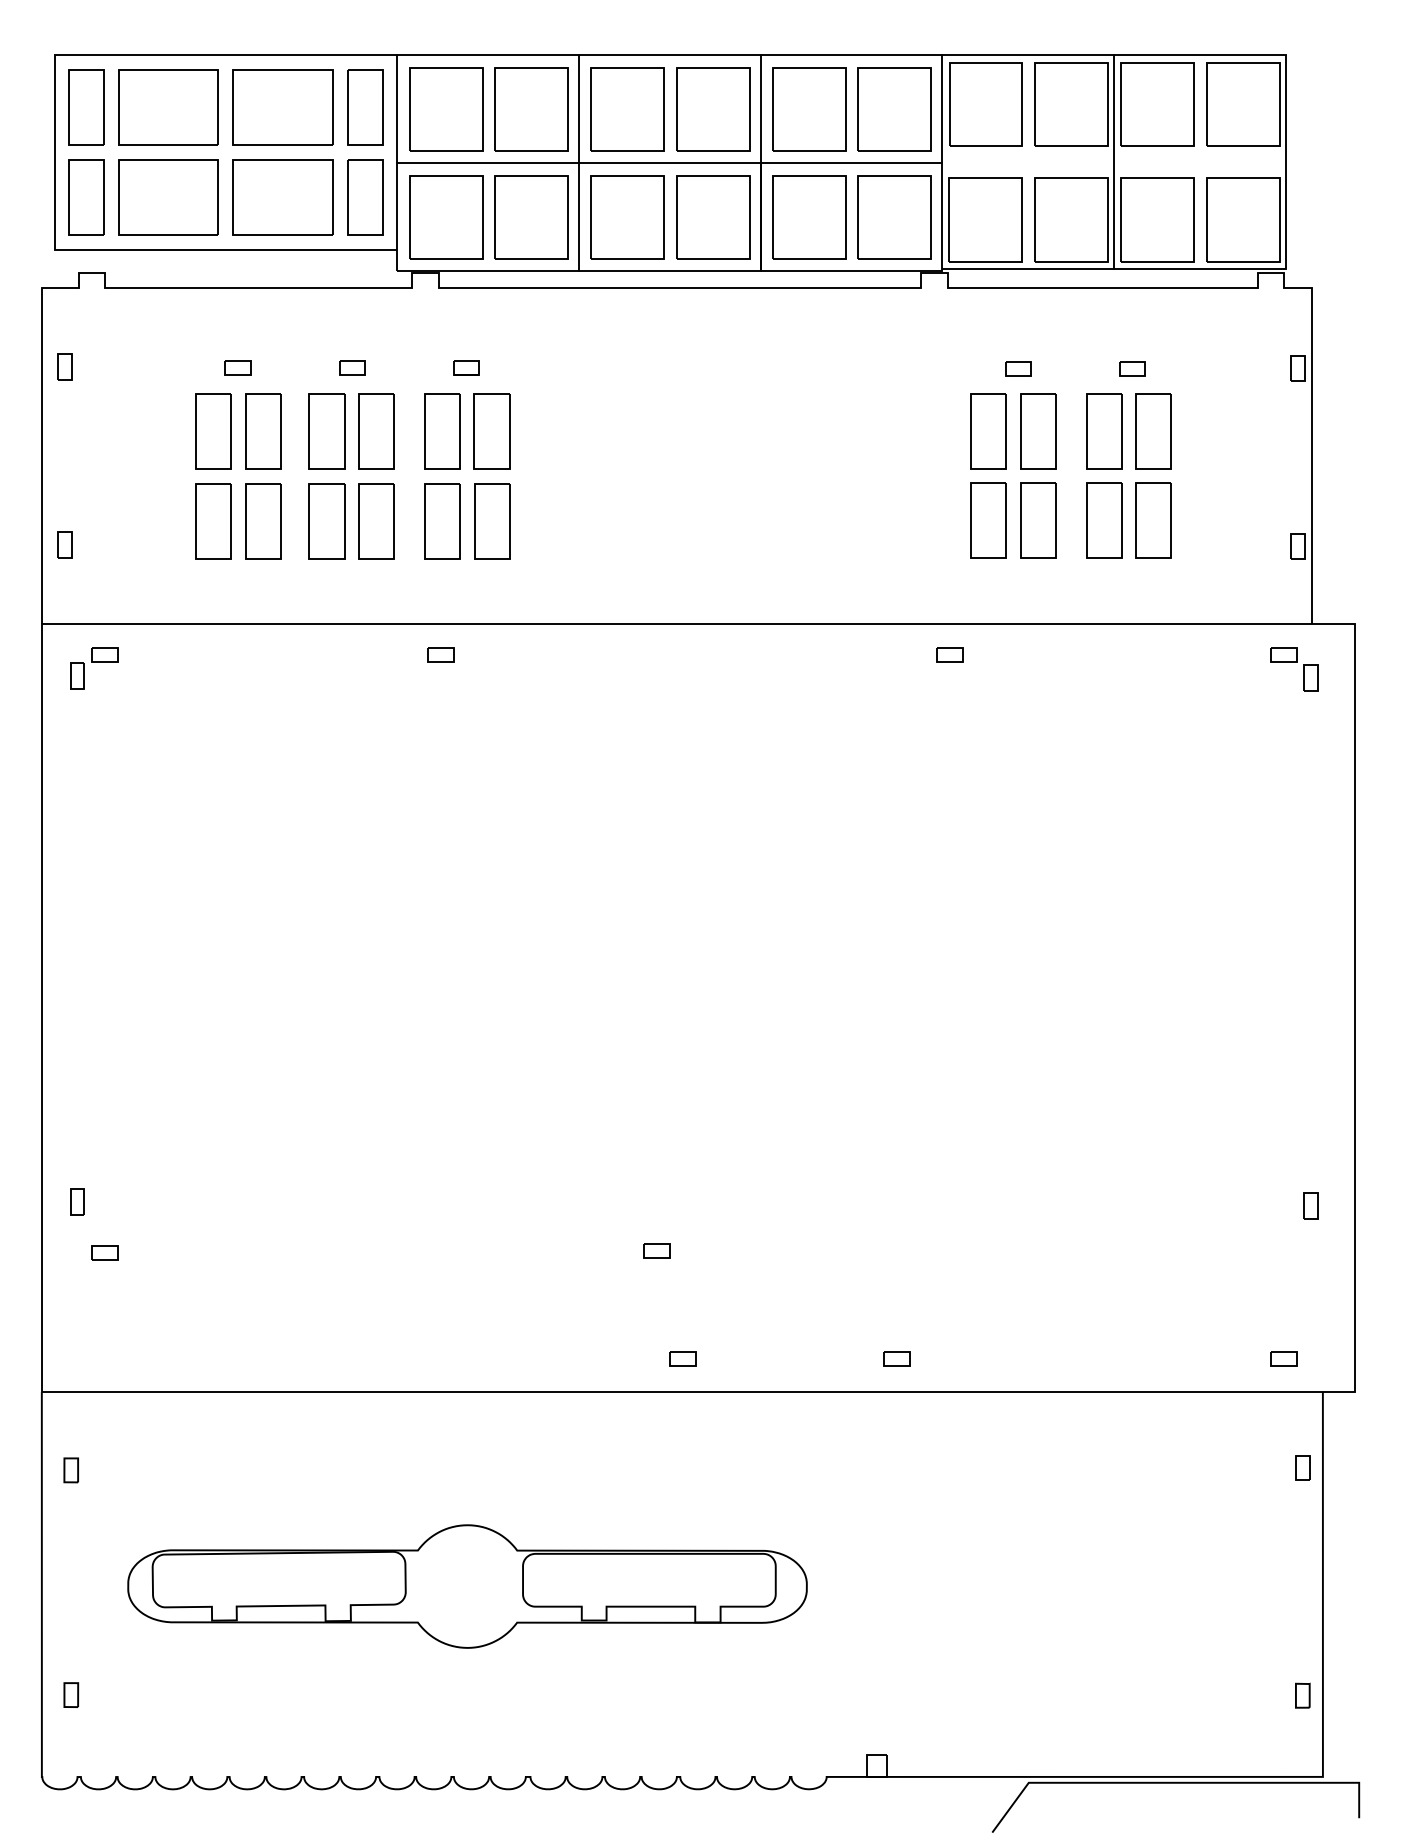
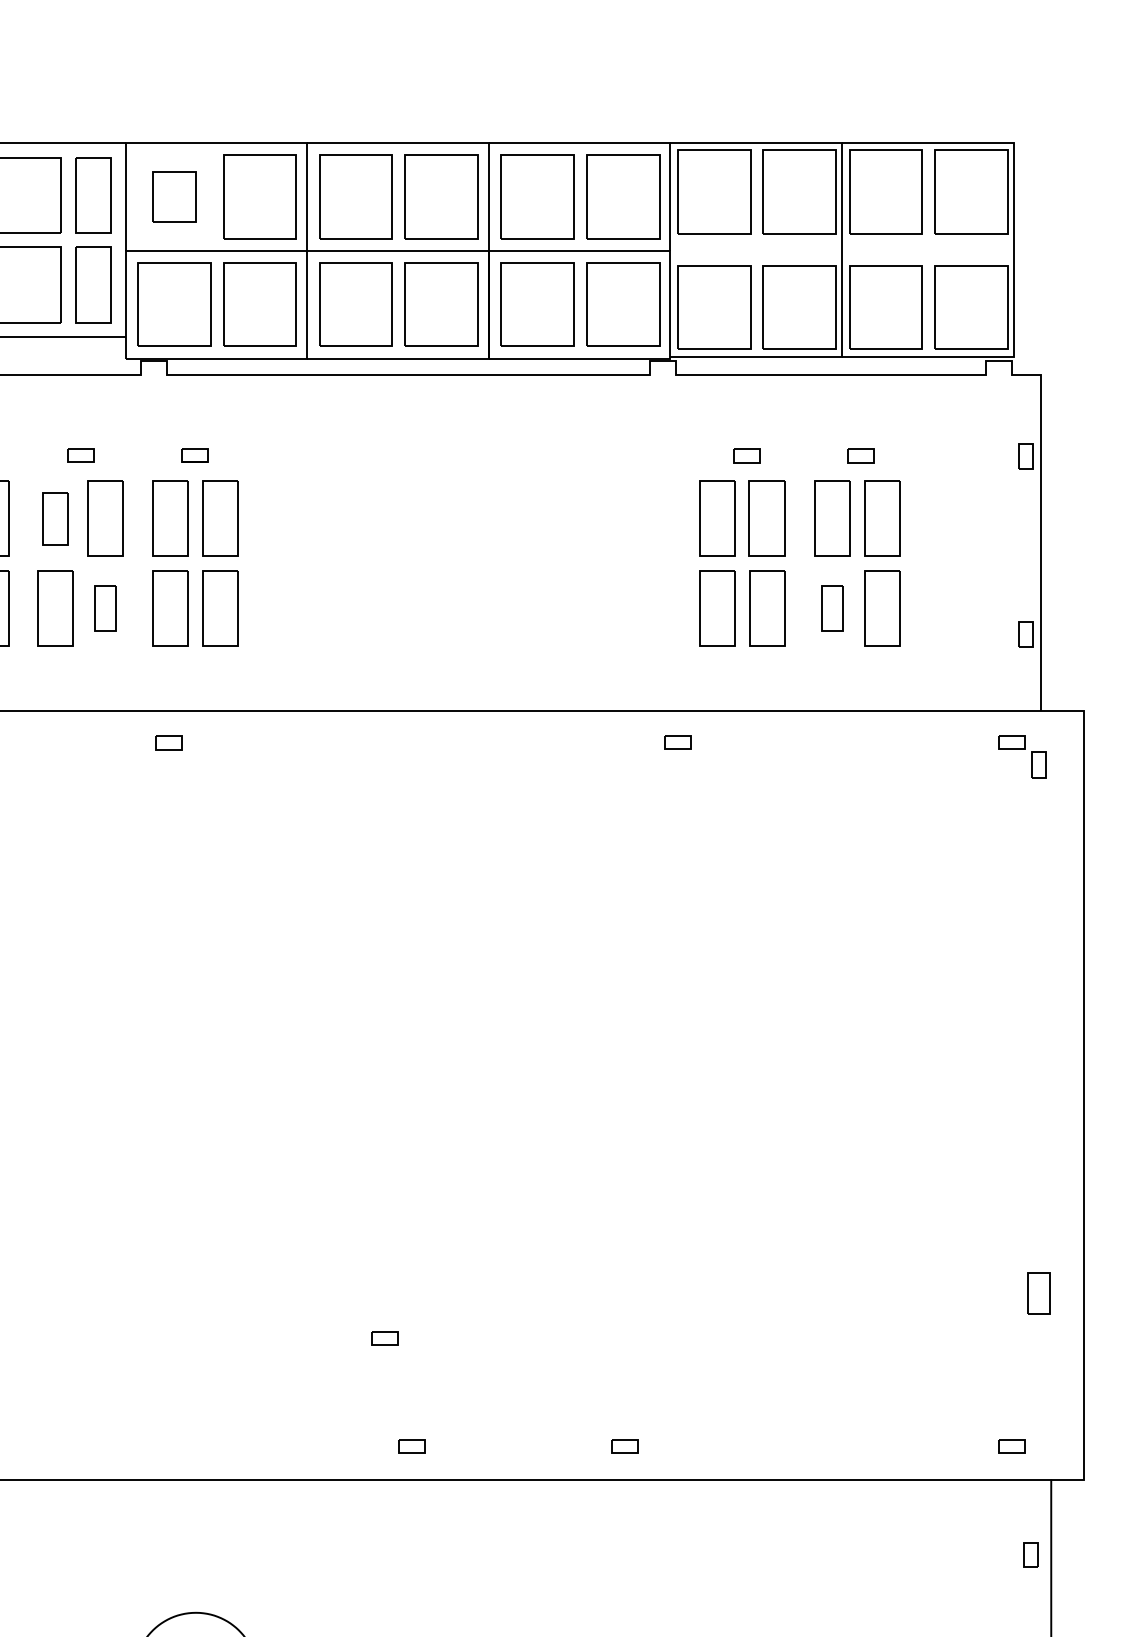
part: (446, 109) -> (174, 197), size x0.6
part: (326, 431) -> (54, 519), size x0.7
part: (1104, 520) -> (832, 608), size x0.6
part: (376, 521) -> (104, 609), size x0.6
part: (1310, 1205) -> (1038, 1293), size x1.6

